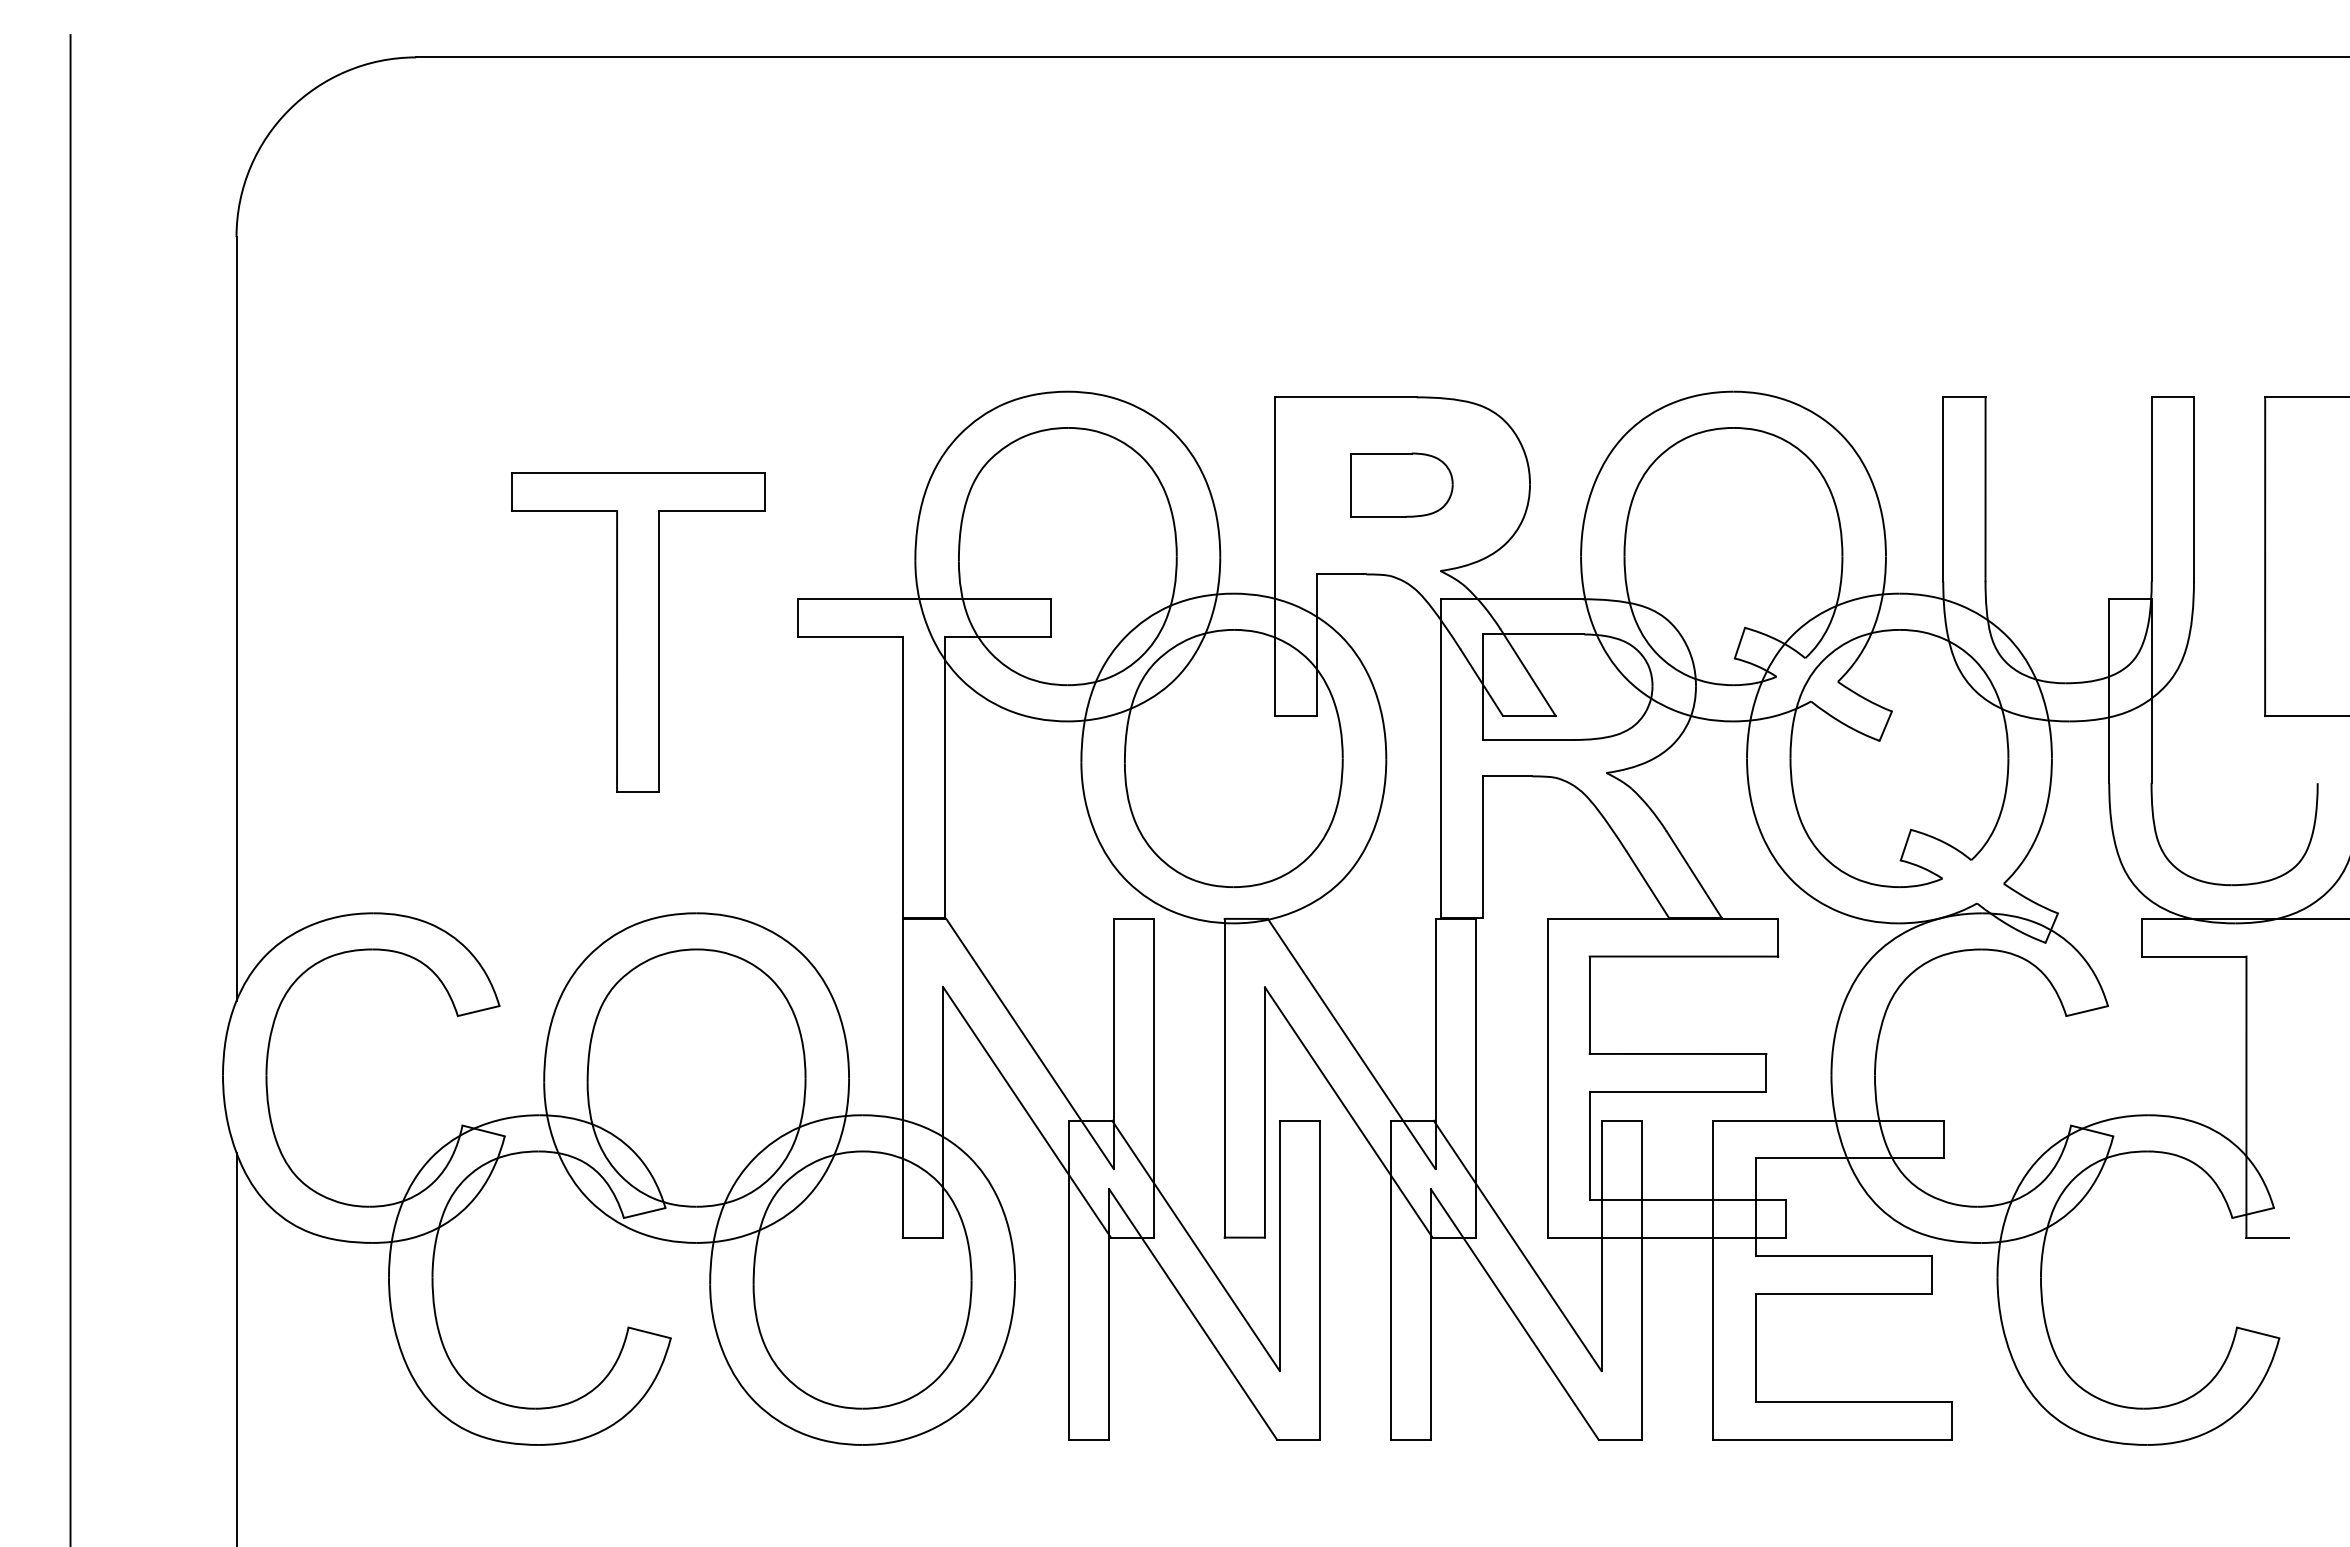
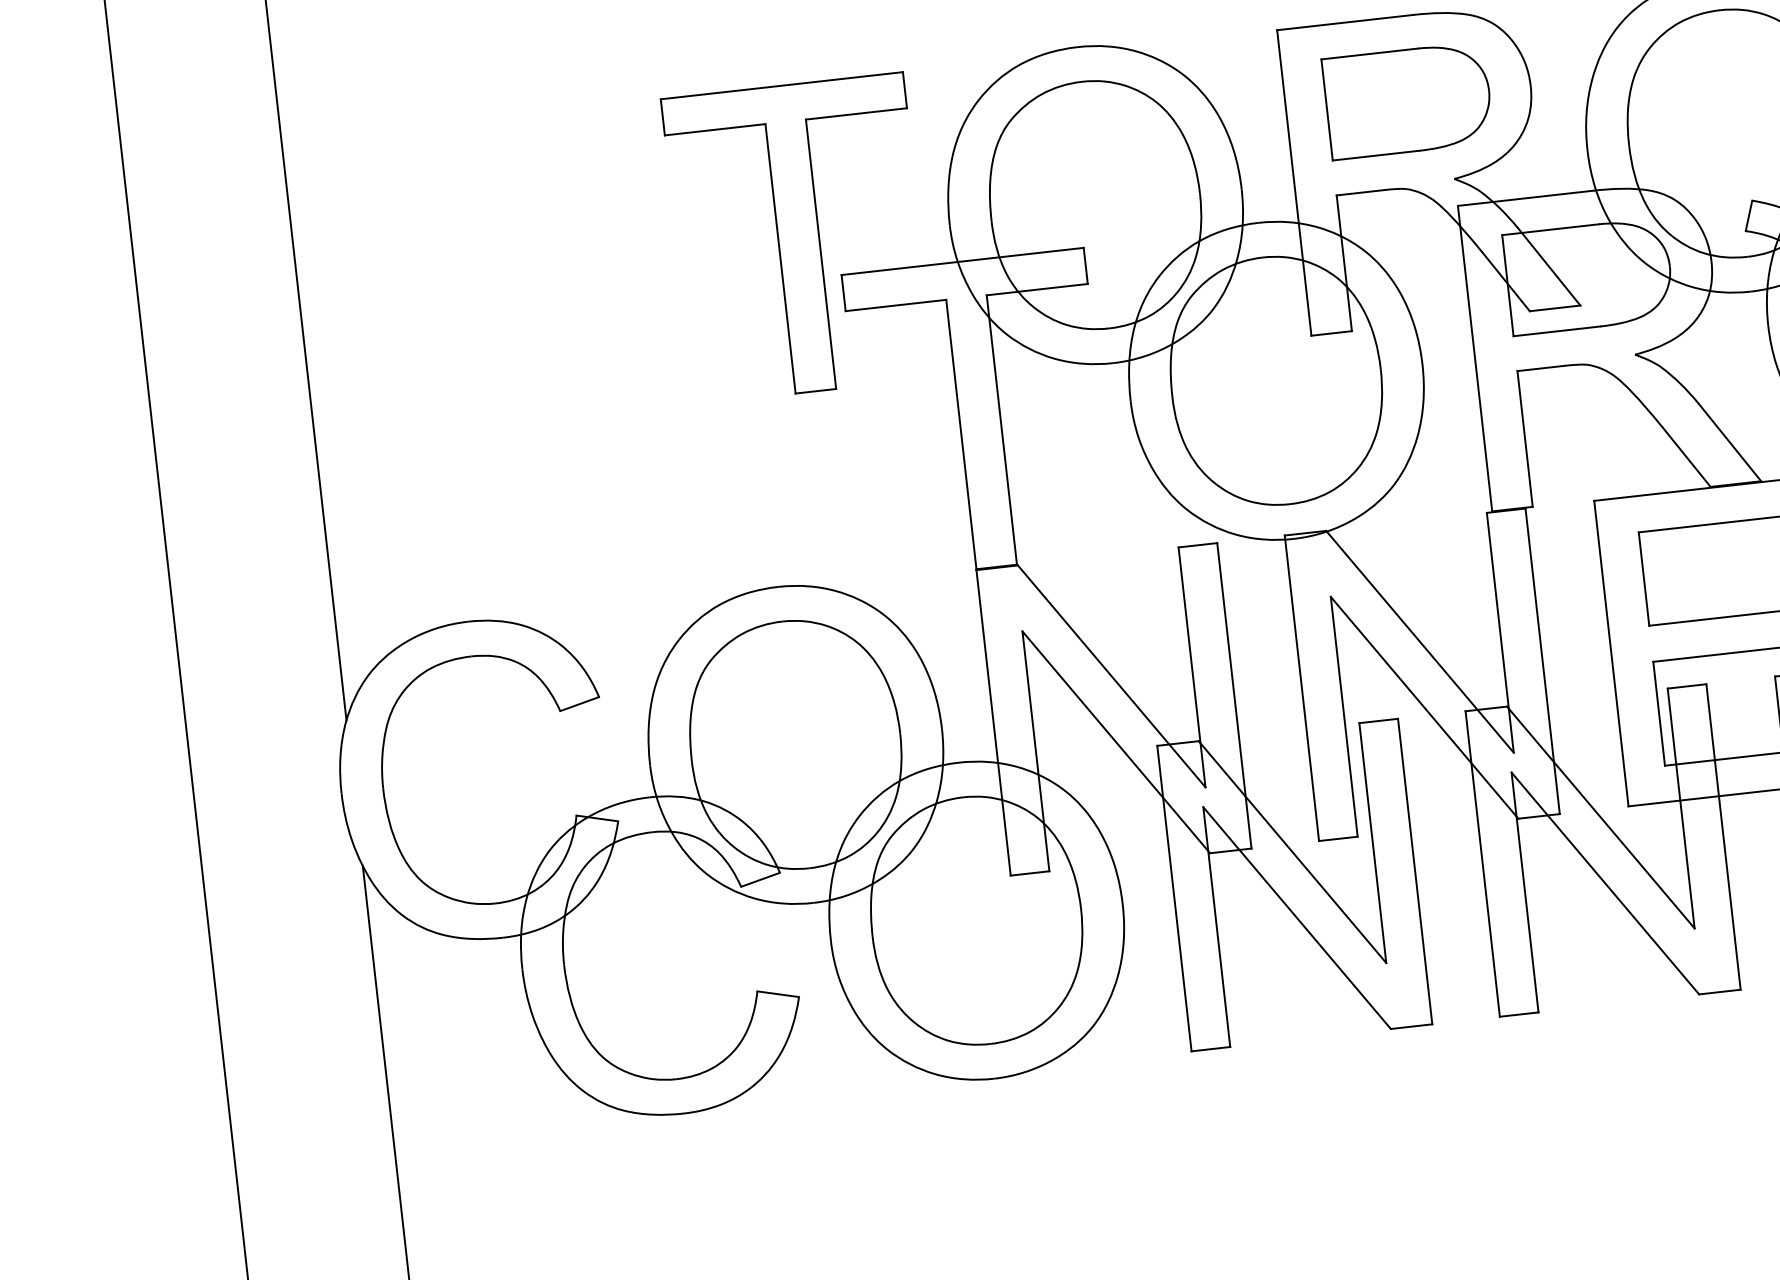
part: (1401, 484) -> (1407, 100), size x1.67
part: (638, 632) -> (799, 238), moved

